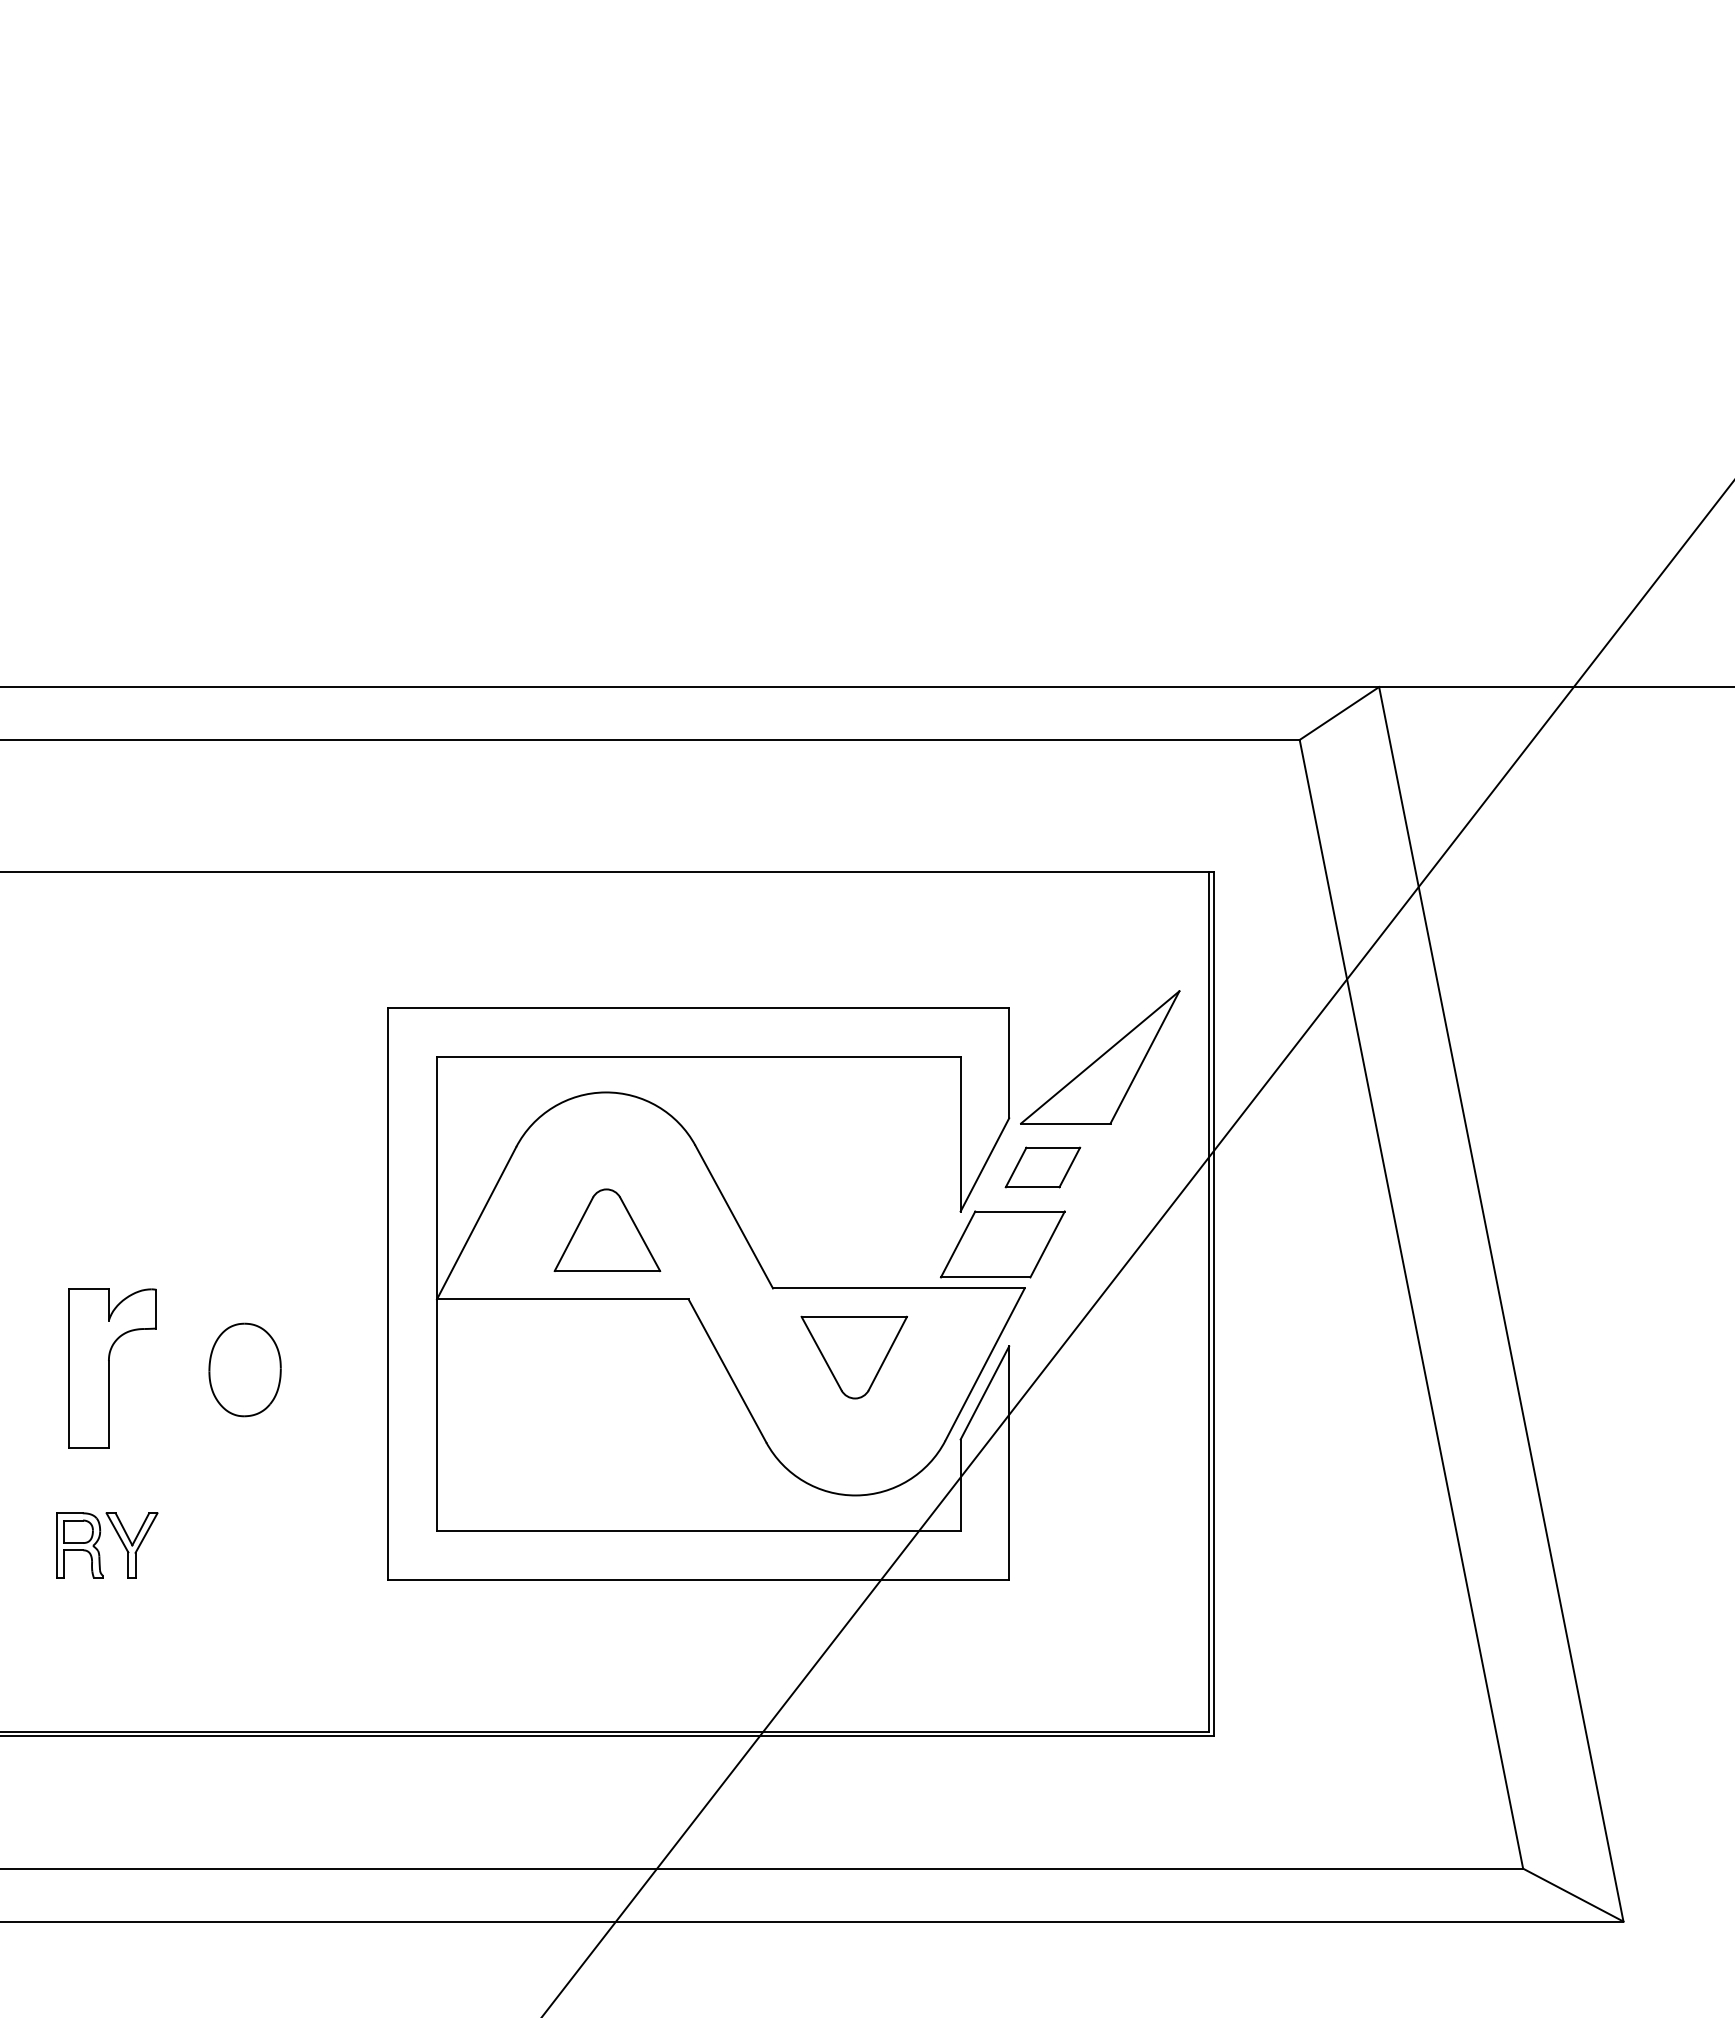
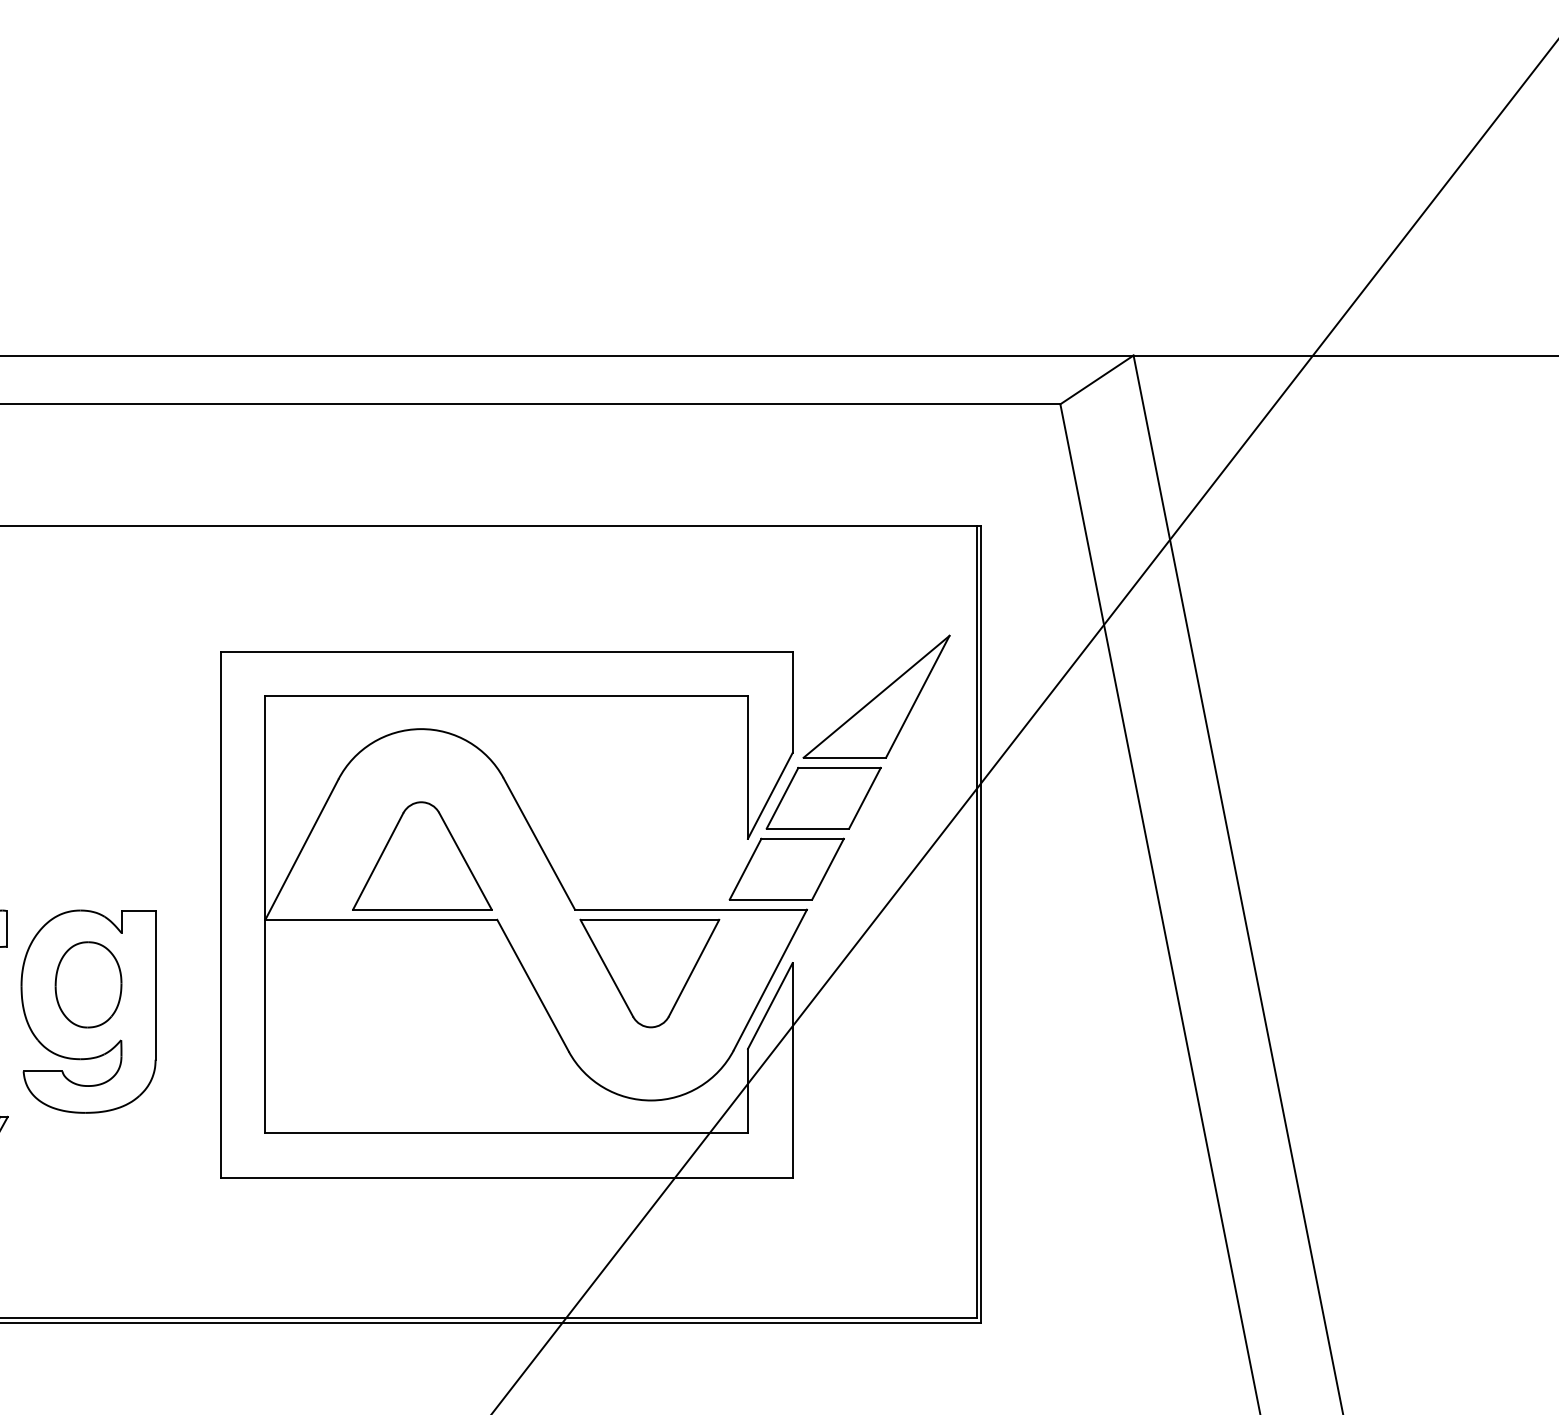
part: (1042, 1167) -> (823, 798), size x1.67
part: (607, 1230) -> (422, 856), size x1.43
part: (854, 1357) -> (650, 973), size x1.43
part: (244, 1398) -> (88, 1011), added

